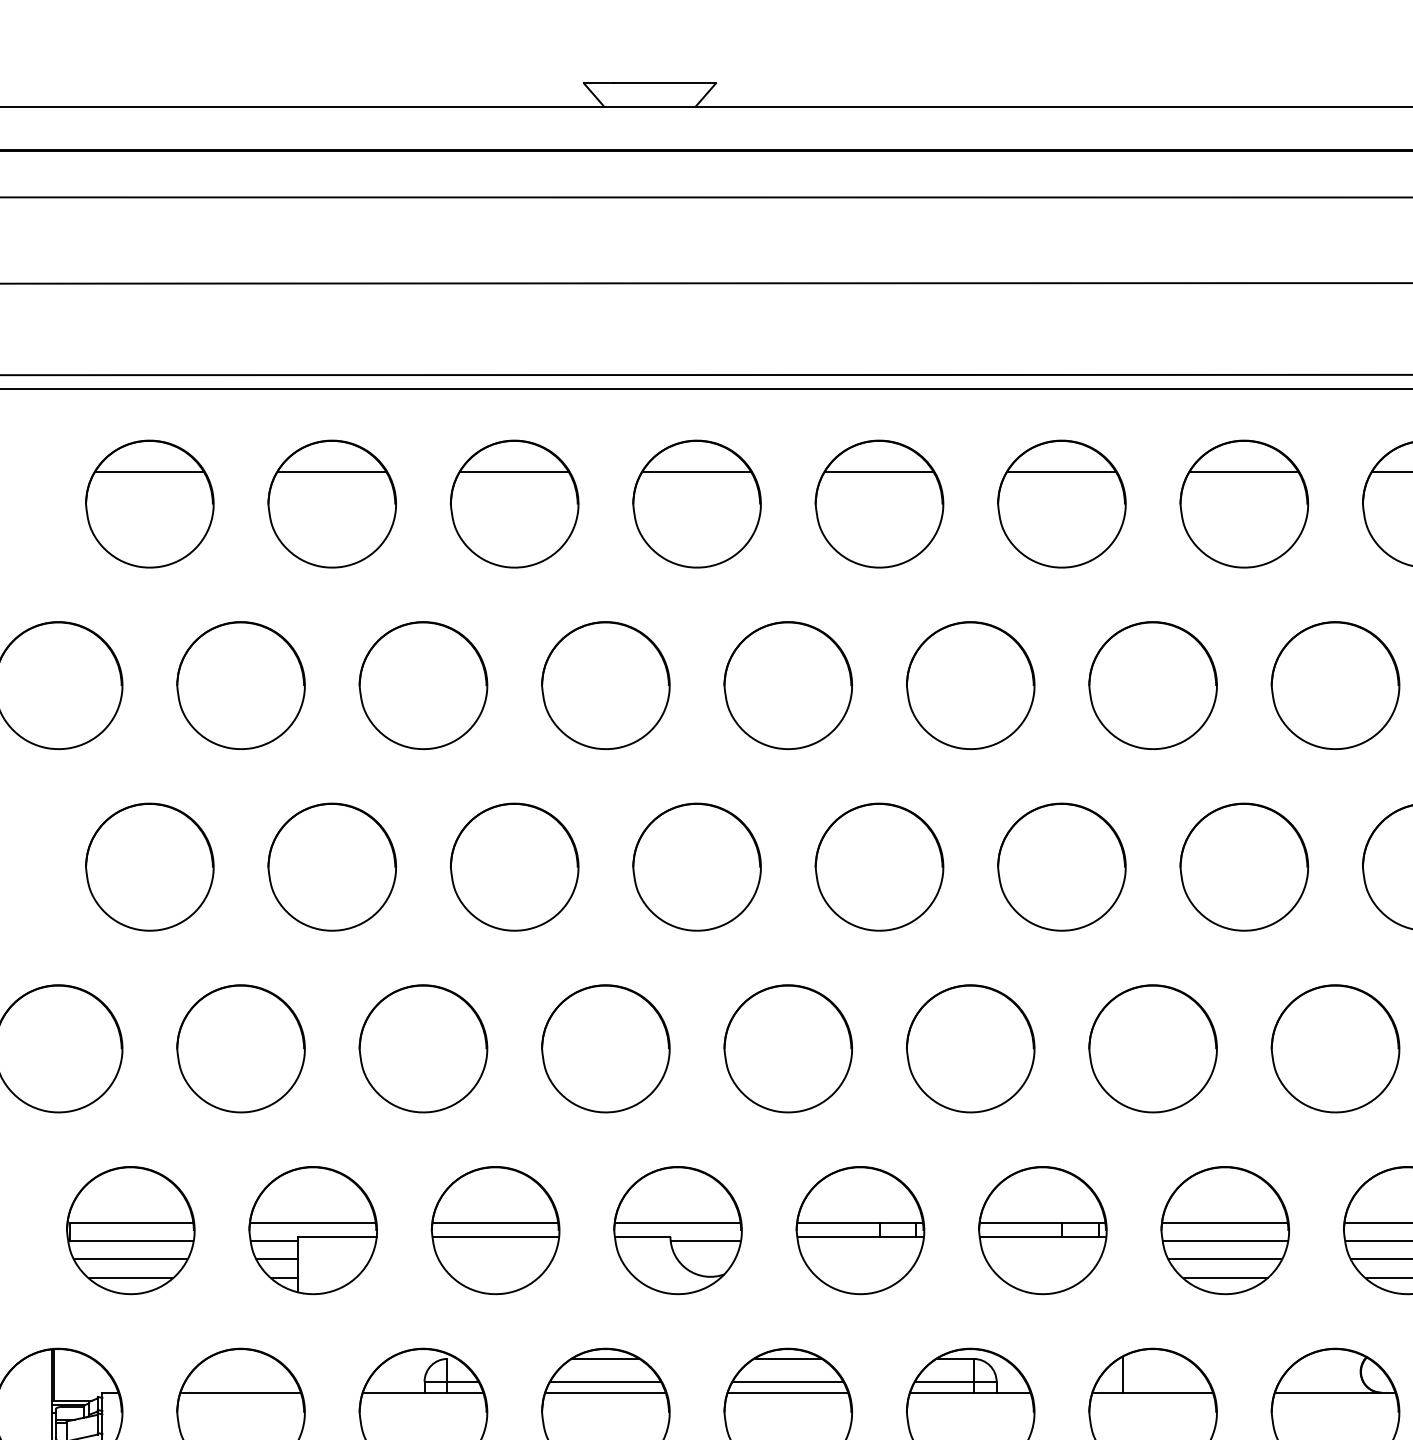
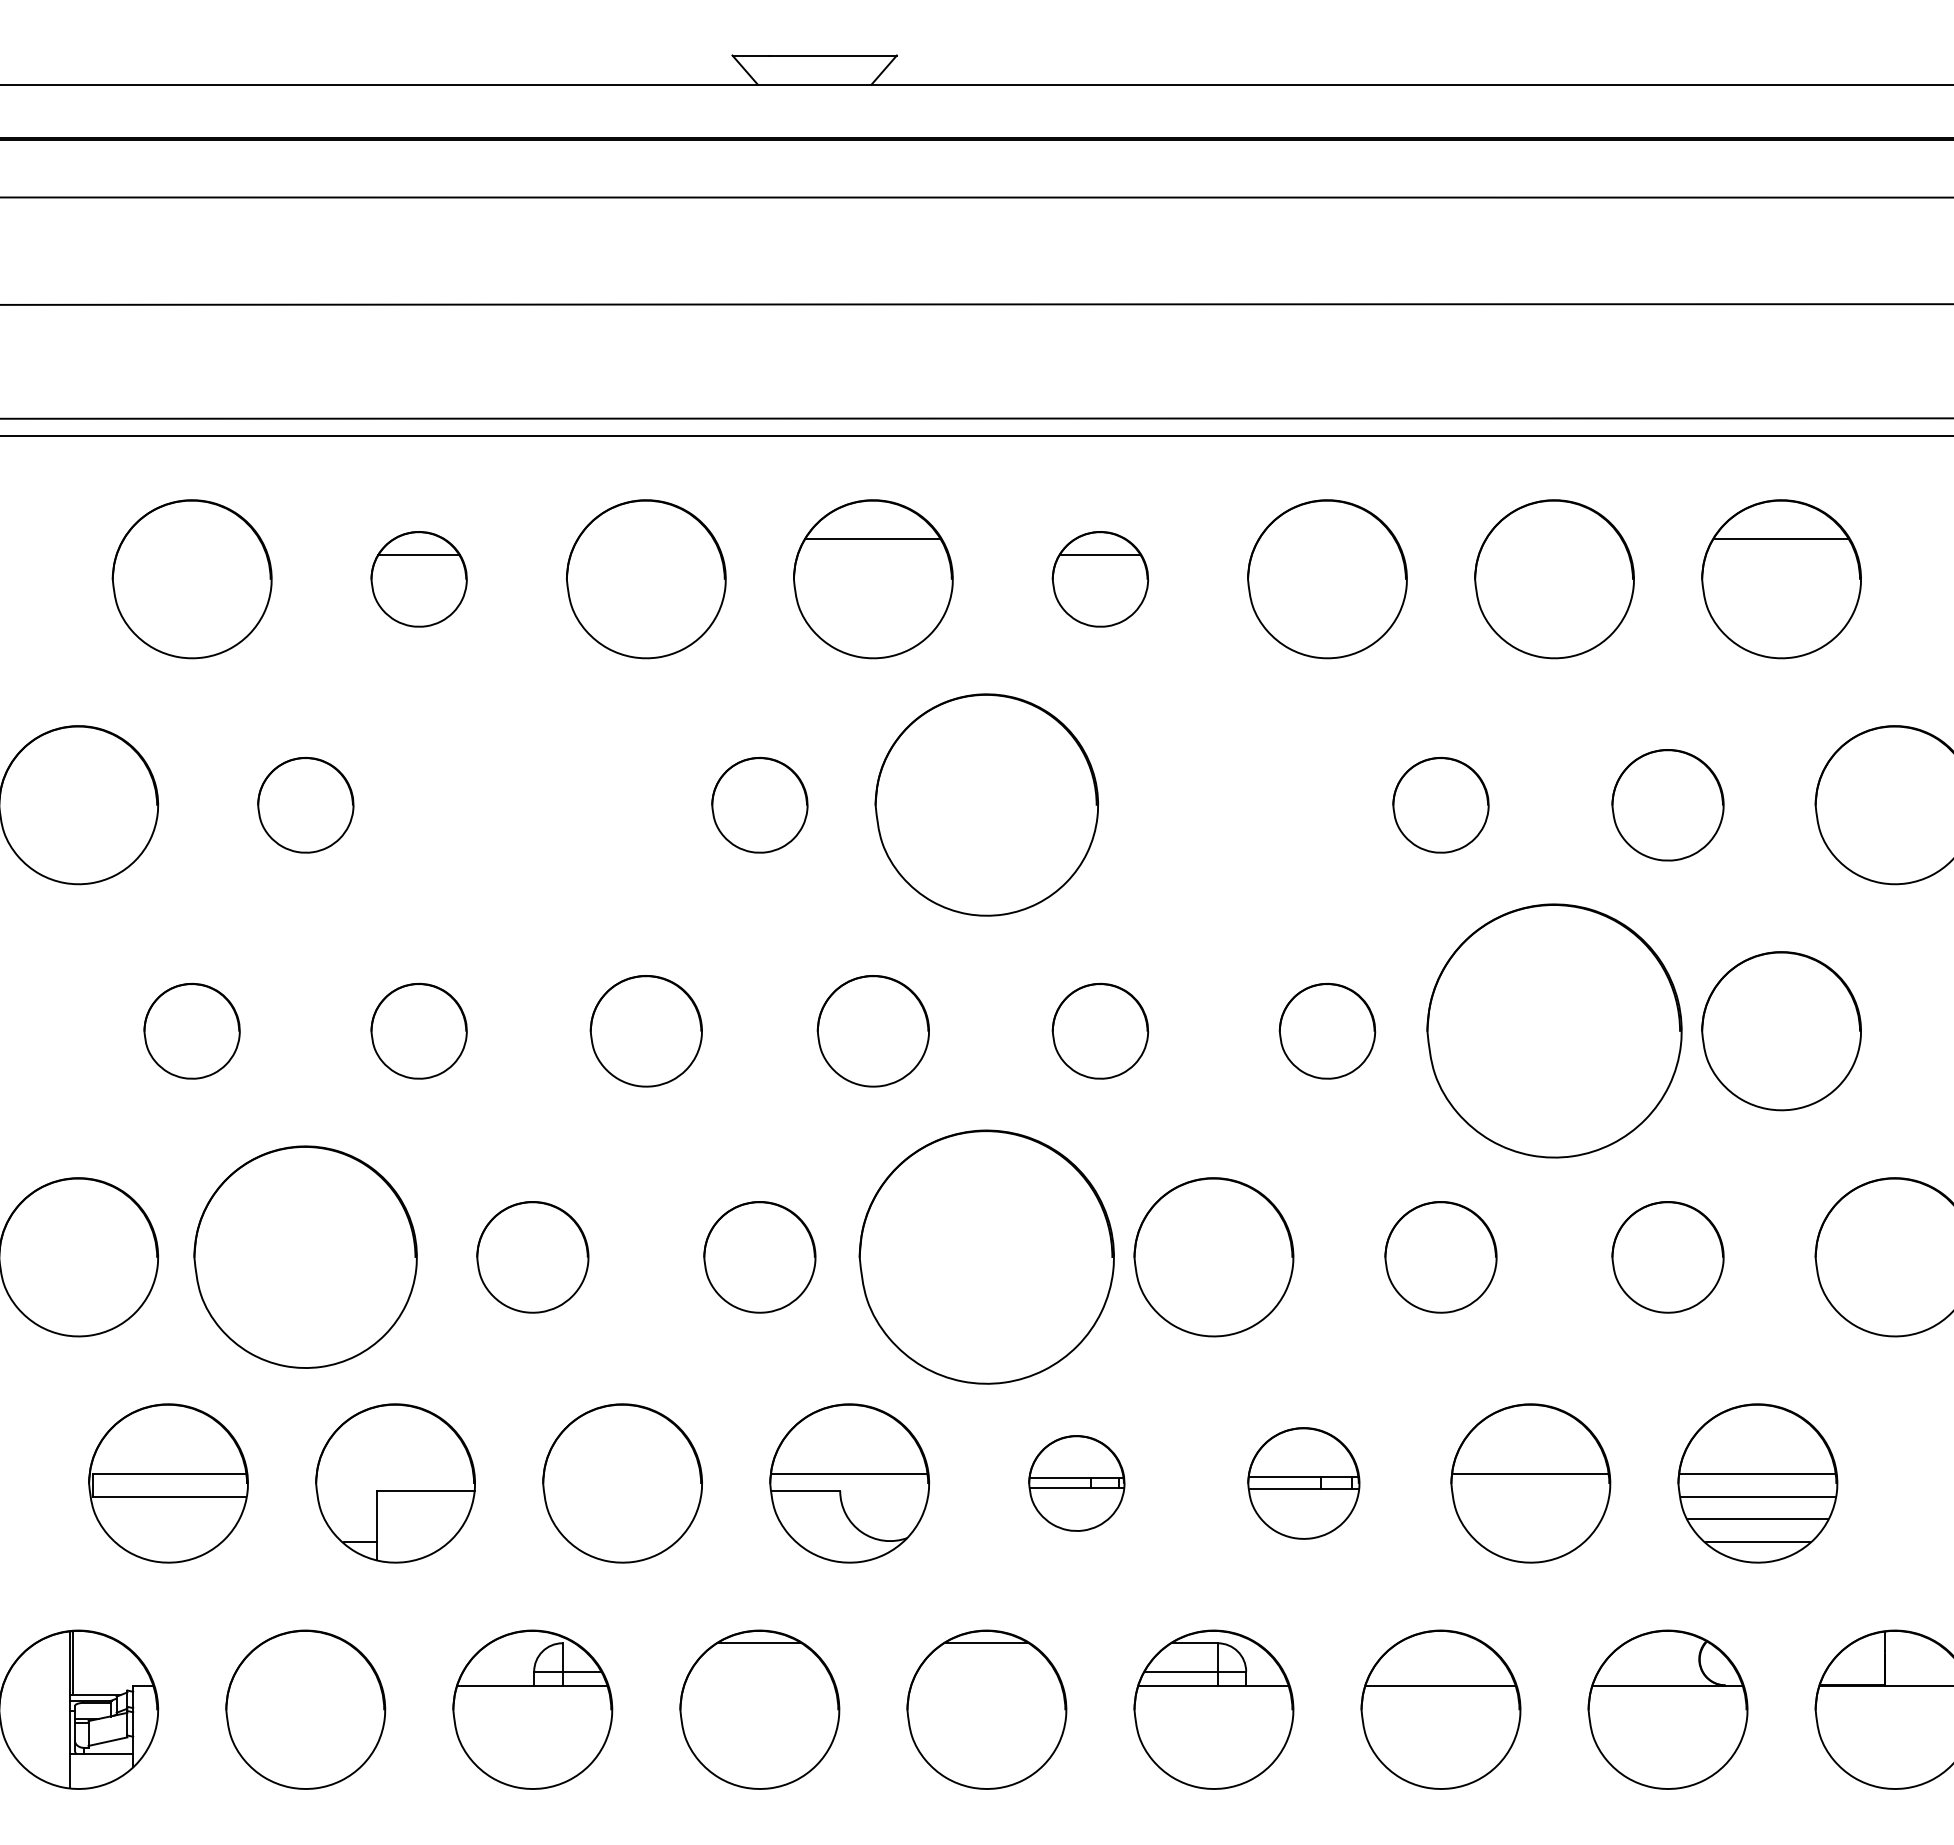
line: (149, 471) -> (191, 538), removed
line: (514, 471) -> (645, 538), removed
line: (1061, 471) -> (1326, 538), removed
line: (1243, 471) -> (1553, 538), removed
part: (331, 504) -> (418, 579), size x0.6
part: (879, 504) -> (1100, 579), size x0.6
part: (240, 685) -> (305, 805), size x0.6
part: (423, 685) -> (532, 805), removed
part: (605, 685) -> (759, 805), size x0.6
part: (787, 685) -> (986, 805), size x1.4
part: (970, 685) -> (1213, 805), removed
part: (1152, 685) -> (1440, 805), size x0.6
part: (1335, 685) -> (1667, 805), size x0.7
part: (149, 867) -> (191, 1031), size x0.6
part: (331, 867) -> (418, 1031), size x0.6
part: (514, 867) -> (646, 1031), size x0.7
part: (697, 867) -> (873, 1031), size x0.7
part: (879, 867) -> (1100, 1031), size x0.6
part: (1061, 867) -> (1327, 1031), size x0.6
part: (1244, 867) -> (1554, 1031), size x1.6
part: (240, 1049) -> (305, 1257), size x1.4
part: (423, 1049) -> (532, 1257), size x0.7
part: (605, 1049) -> (759, 1257), size x0.7
part: (787, 1049) -> (986, 1257), size x1.6
part: (1152, 1049) -> (1440, 1257), size x0.7
part: (1335, 1049) -> (1667, 1257), size x0.7
line: (313, 1222) -> (395, 1473), removed
line: (495, 1222) -> (622, 1473), removed
part: (860, 1230) -> (1076, 1483), size x0.6
part: (1042, 1230) -> (1303, 1483), size x0.7
line: (495, 1237) -> (622, 1491), removed
line: (274, 1241) -> (347, 1496), removed
line: (705, 1241) -> (883, 1496), removed
line: (1225, 1241) -> (1530, 1496), removed
line: (130, 1259) -> (168, 1519), removed
line: (277, 1259) -> (351, 1519), removed
line: (1225, 1259) -> (1531, 1519), removed
line: (130, 1277) -> (168, 1542), removed
line: (1225, 1277) -> (1531, 1542), removed
line: (1122, 1375) -> (1403, 1663), removed
line: (605, 1381) -> (759, 1671), removed
line: (787, 1381) -> (986, 1671), removed
line: (240, 1393) -> (305, 1686), removed
line: (605, 1393) -> (759, 1686), removed
line: (787, 1393) -> (986, 1686), removed

